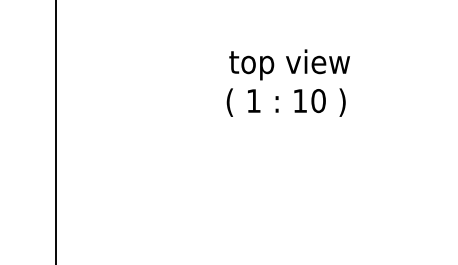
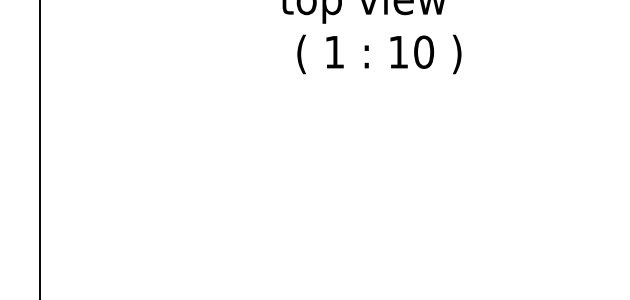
text: (285, 102) -> (378, 54), moved

